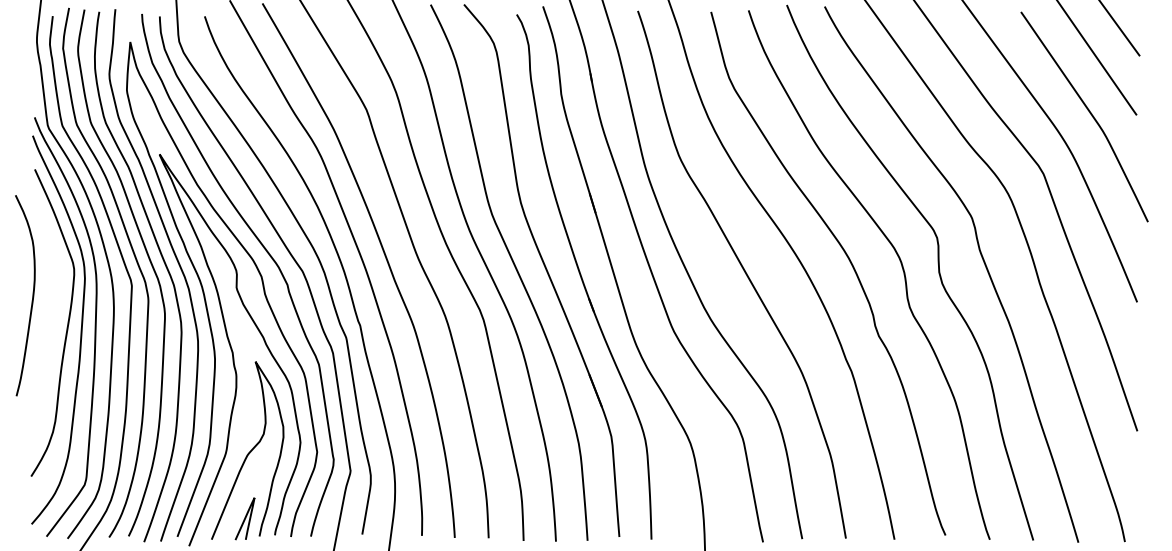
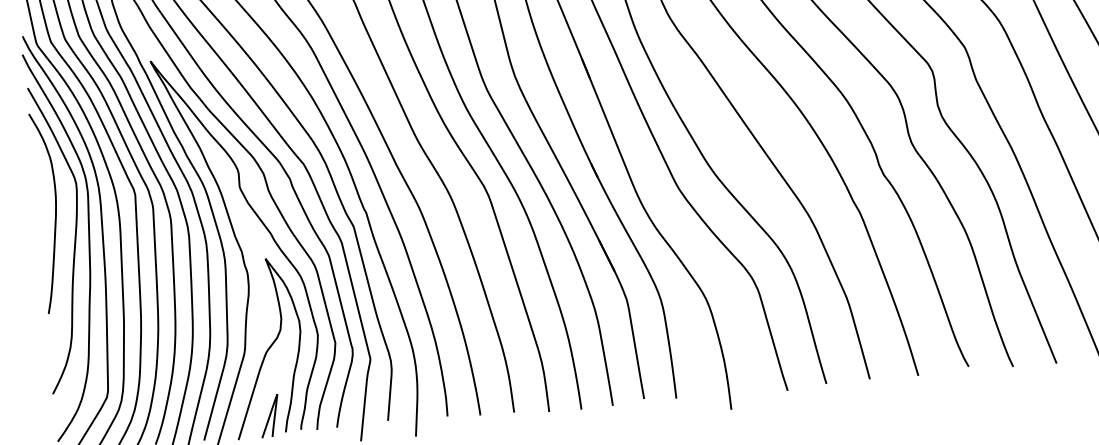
curve: (32, 295) -> (55, 212), moved

